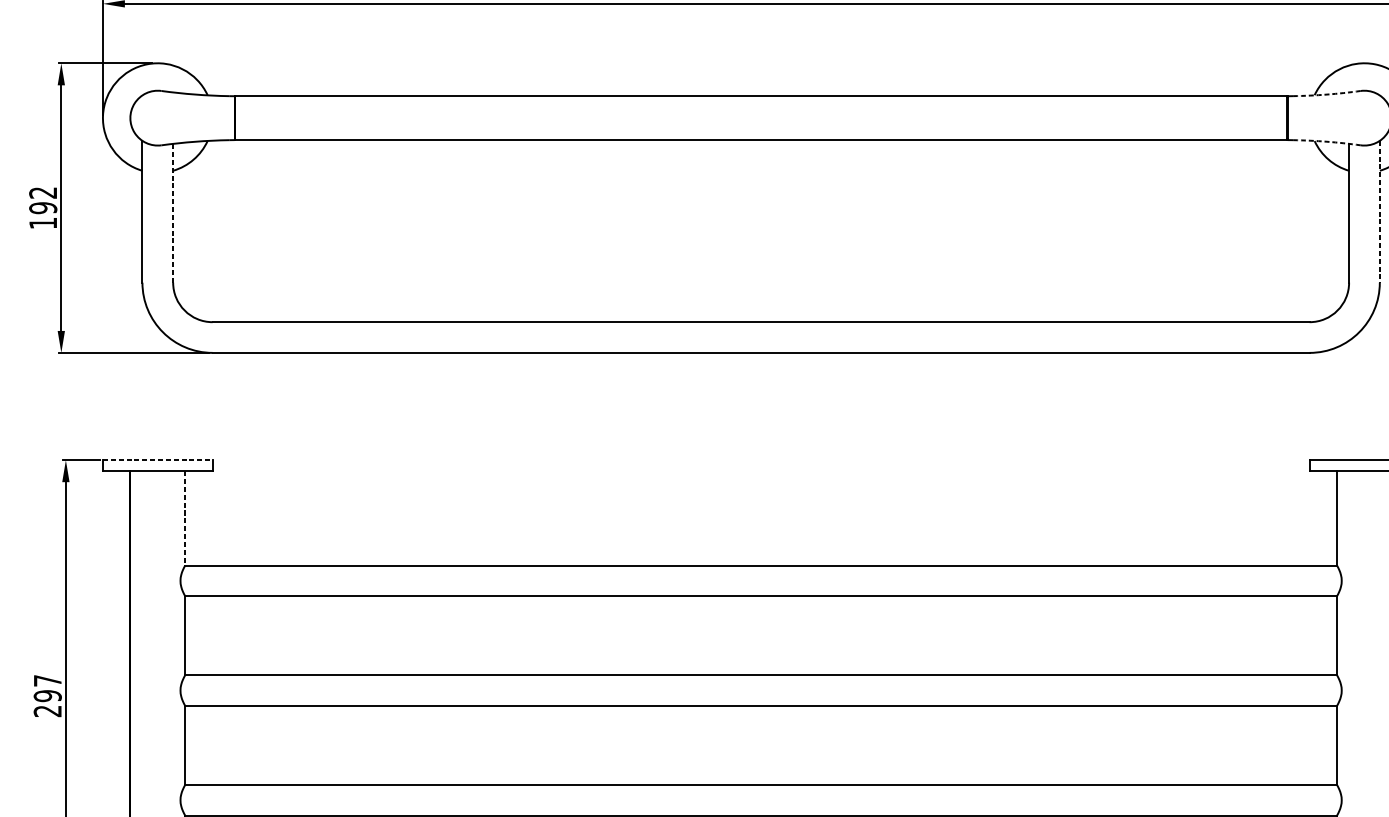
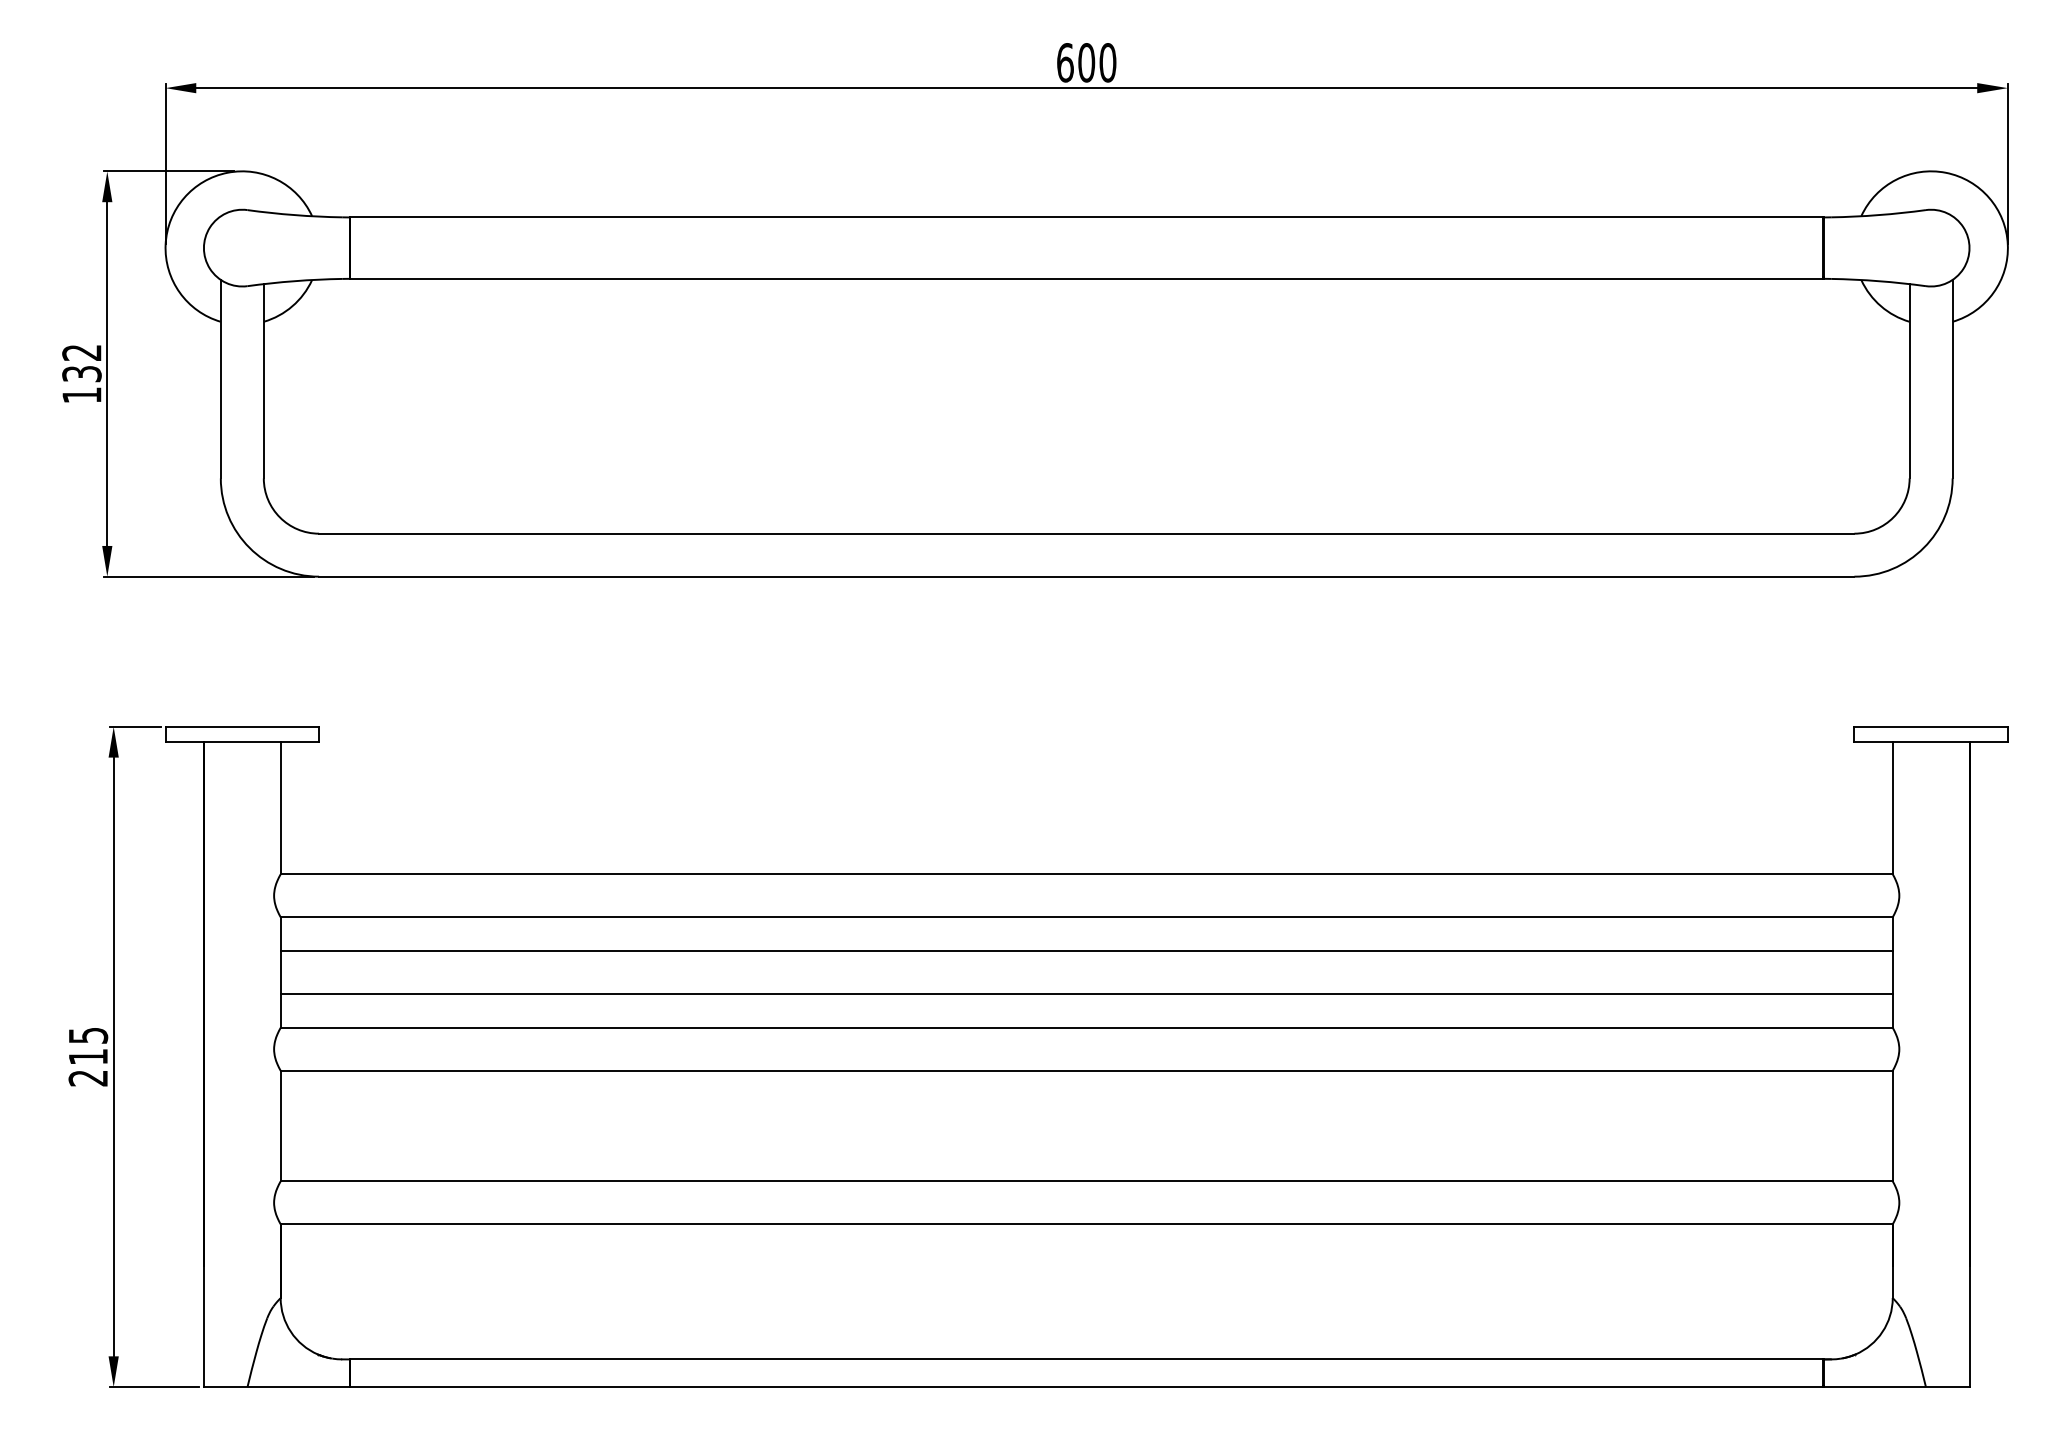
arc: (1326, 94) -> (1878, 215), dashed -> solid
arc: (1326, 141) -> (1878, 281), dashed -> solid
text: (42, 207) -> (81, 373), 192 -> 132
line: (172, 212) -> (263, 380), dashed -> solid
line: (1379, 212) -> (1952, 379), dashed -> solid
line: (157, 459) -> (242, 726), dashed -> solid
line: (185, 518) -> (280, 808), dashed -> solid
line: (760, 620) -> (1086, 951), added
line: (760, 651) -> (1086, 994), added
text: (47, 688) -> (88, 1046), 297 -> 215

